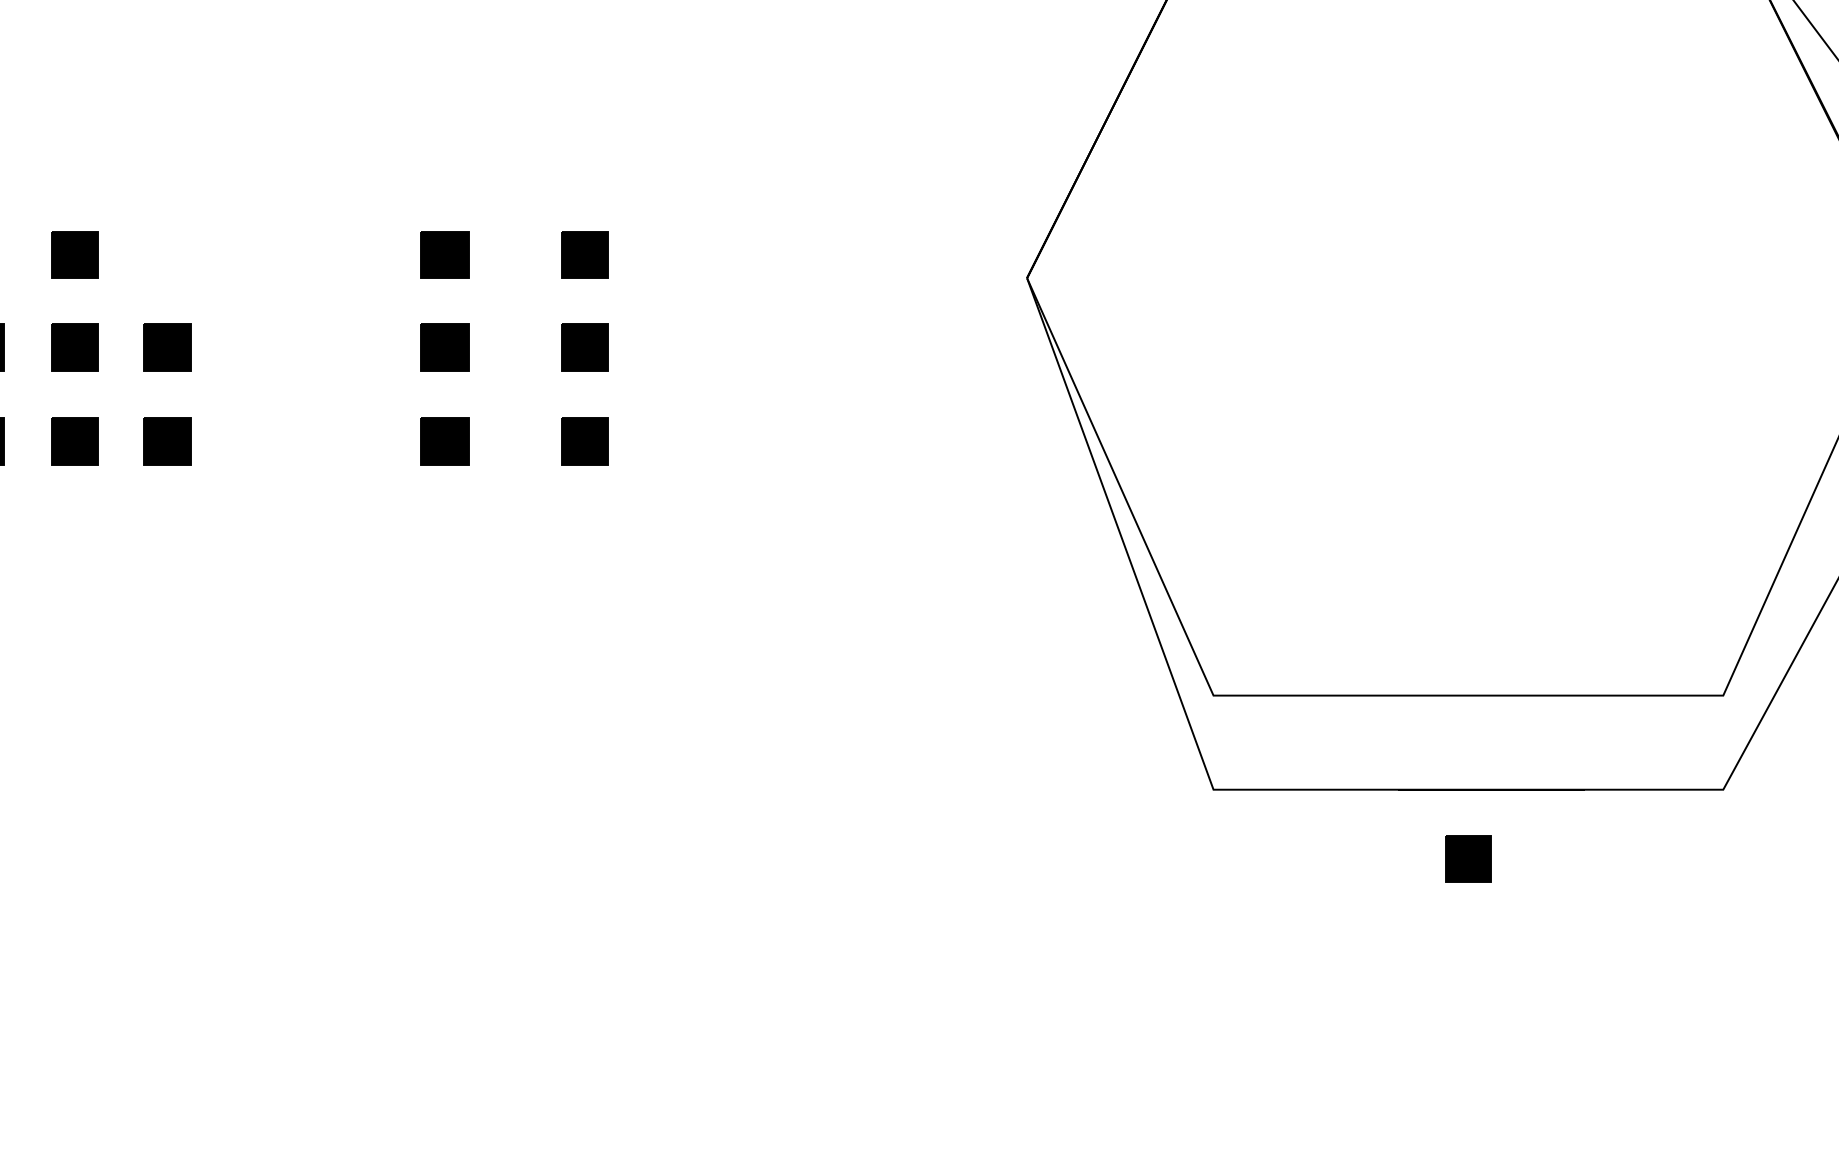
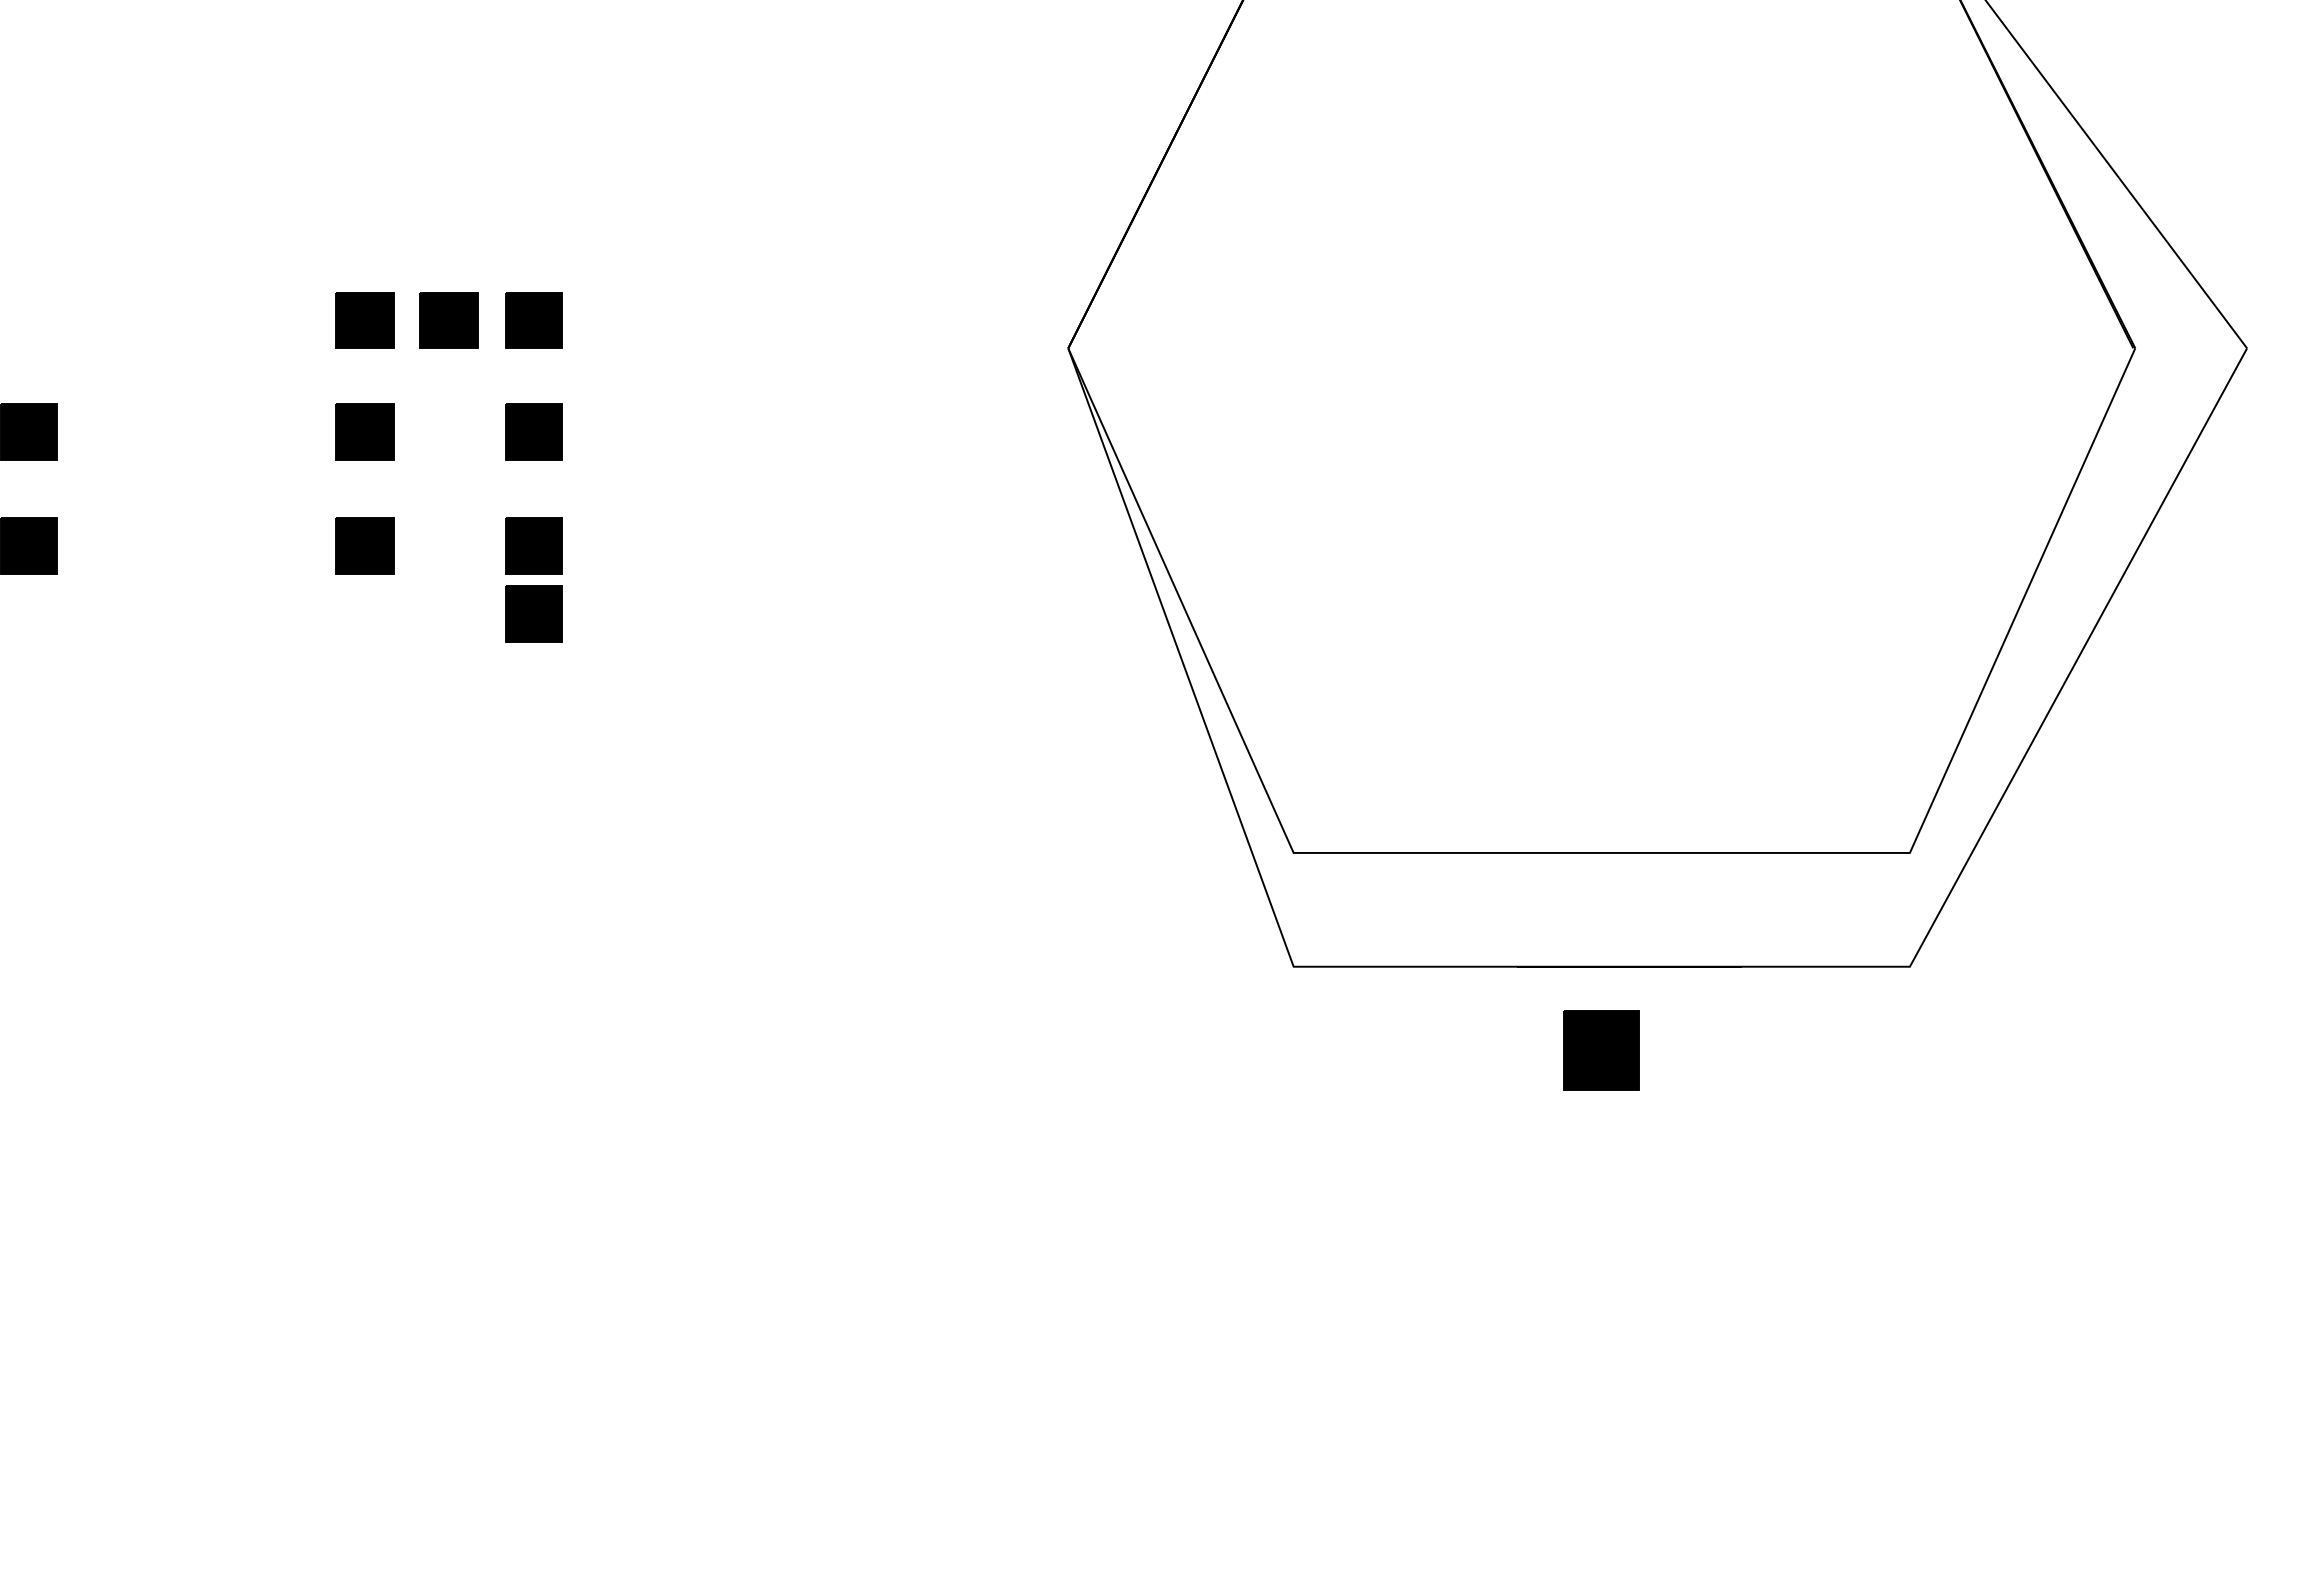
part: (514, 255) -> (448, 320), added
part: (584, 497) -> (533, 613), added
part: (1468, 858) -> (1601, 1050), size x1.4

